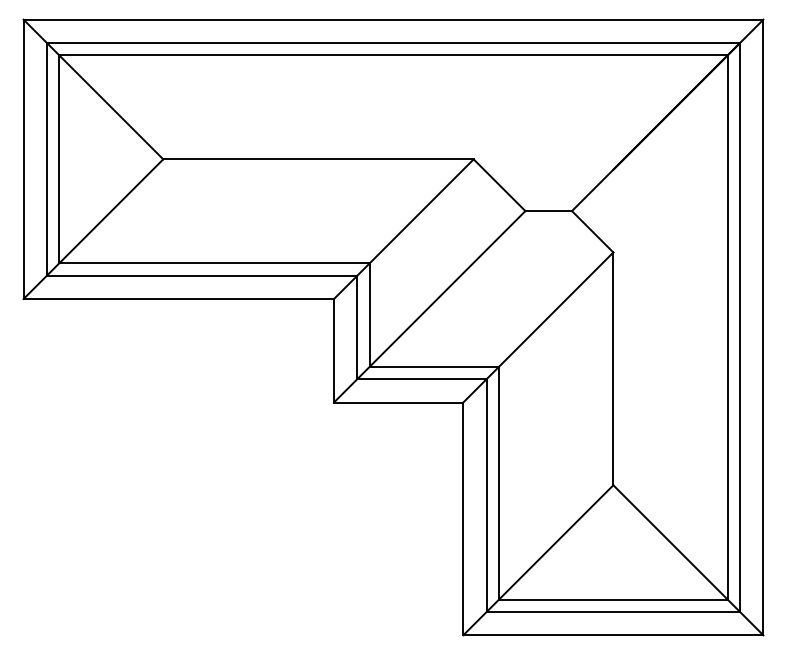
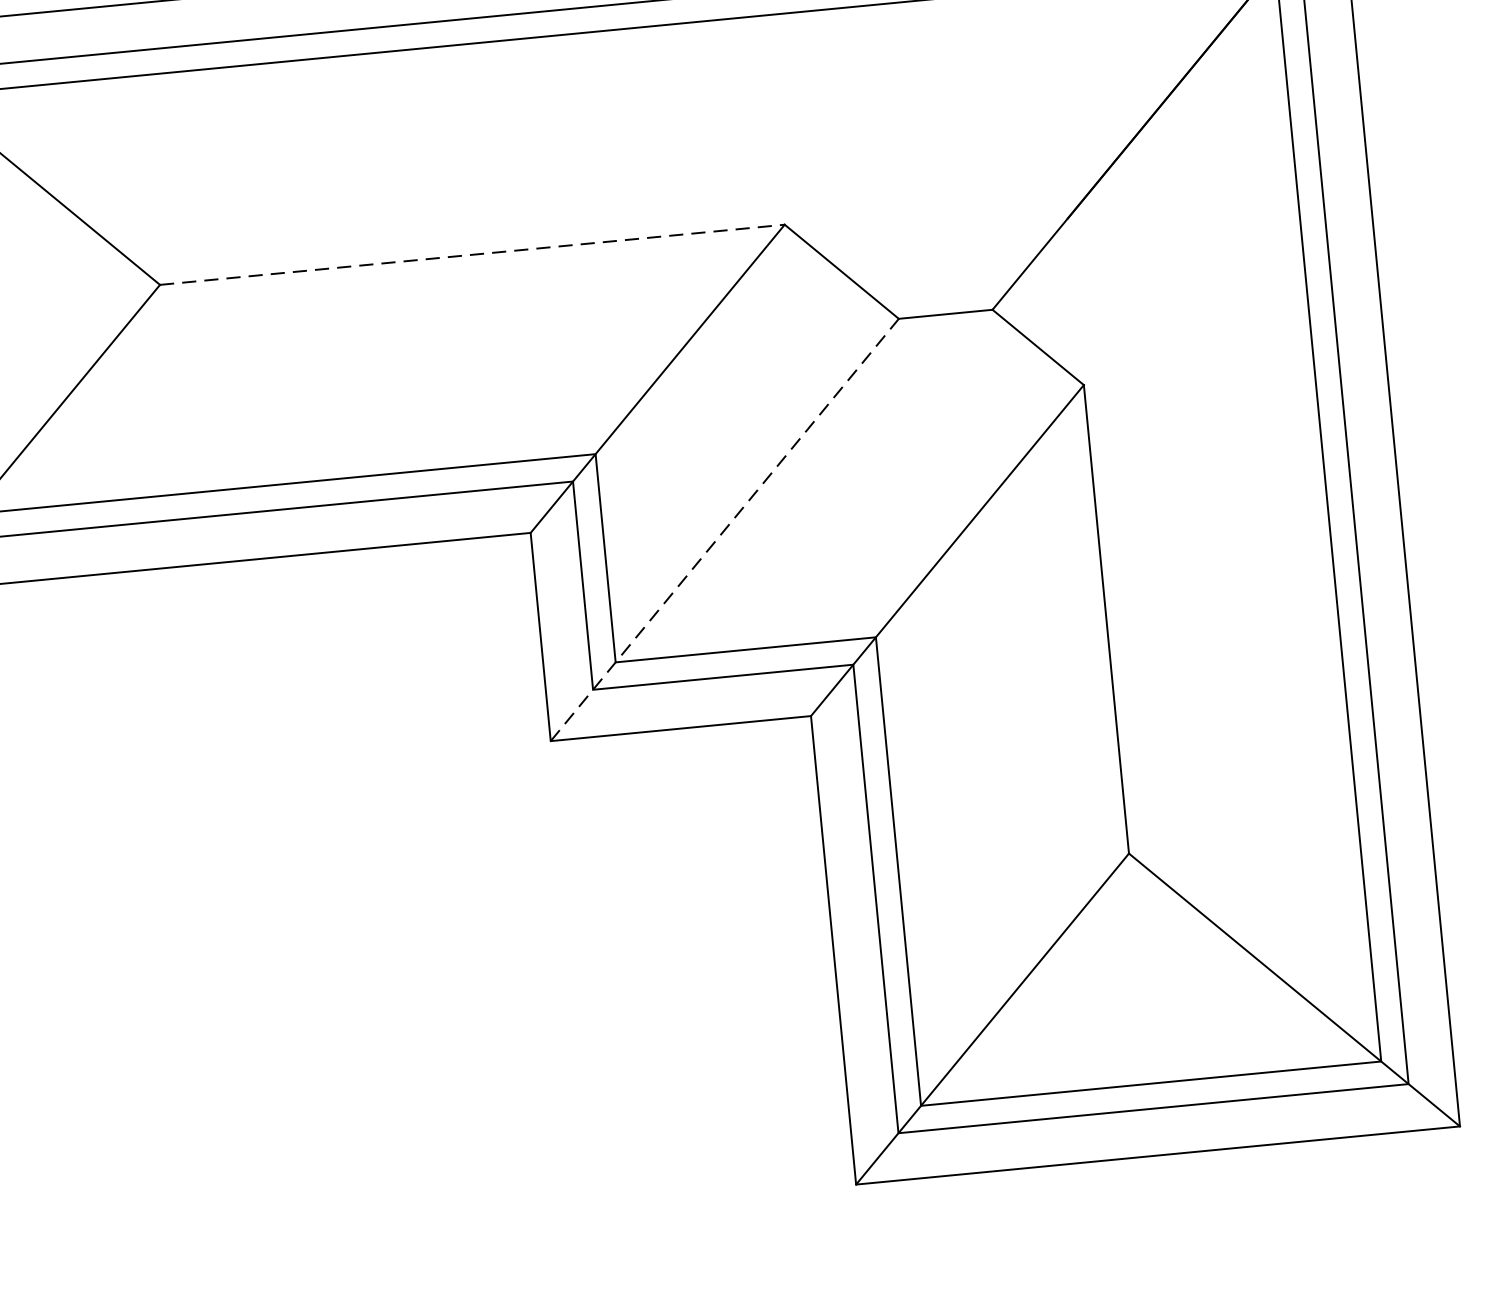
line: (318, 159) -> (472, 255), solid -> dashed
line: (430, 306) -> (726, 529), solid -> dashed

